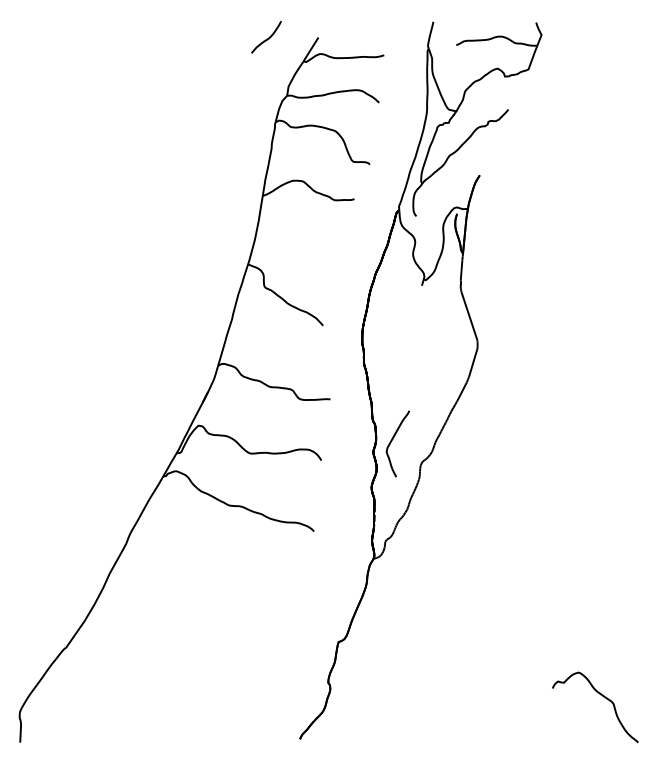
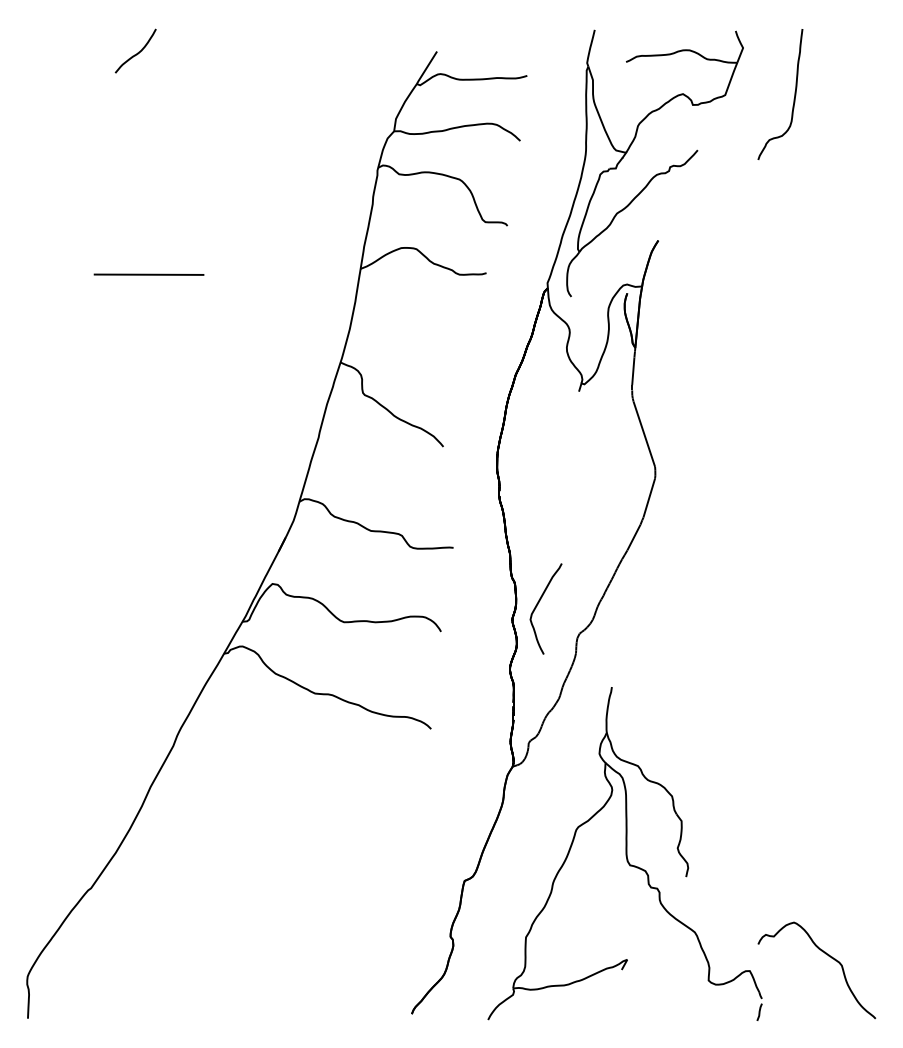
curve: (267, 38) -> (137, 52), moved
curve: (578, 71) -> (793, 98), added
line: (108, 200) -> (148, 274), added
part: (455, 622) -> (624, 853), added

